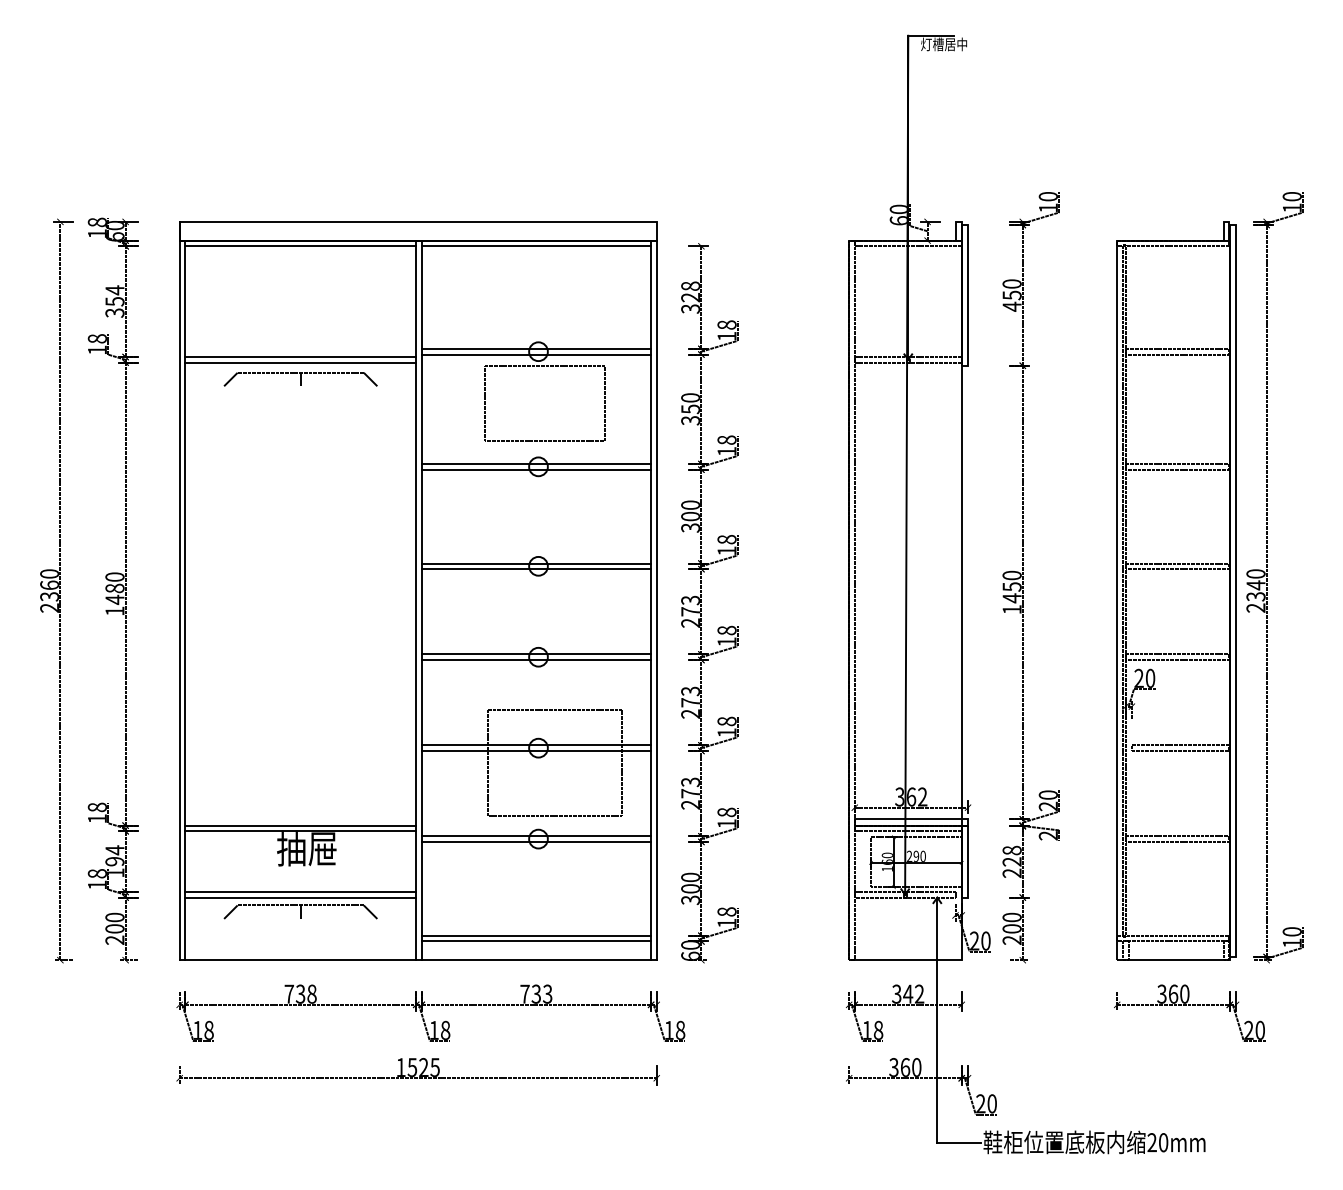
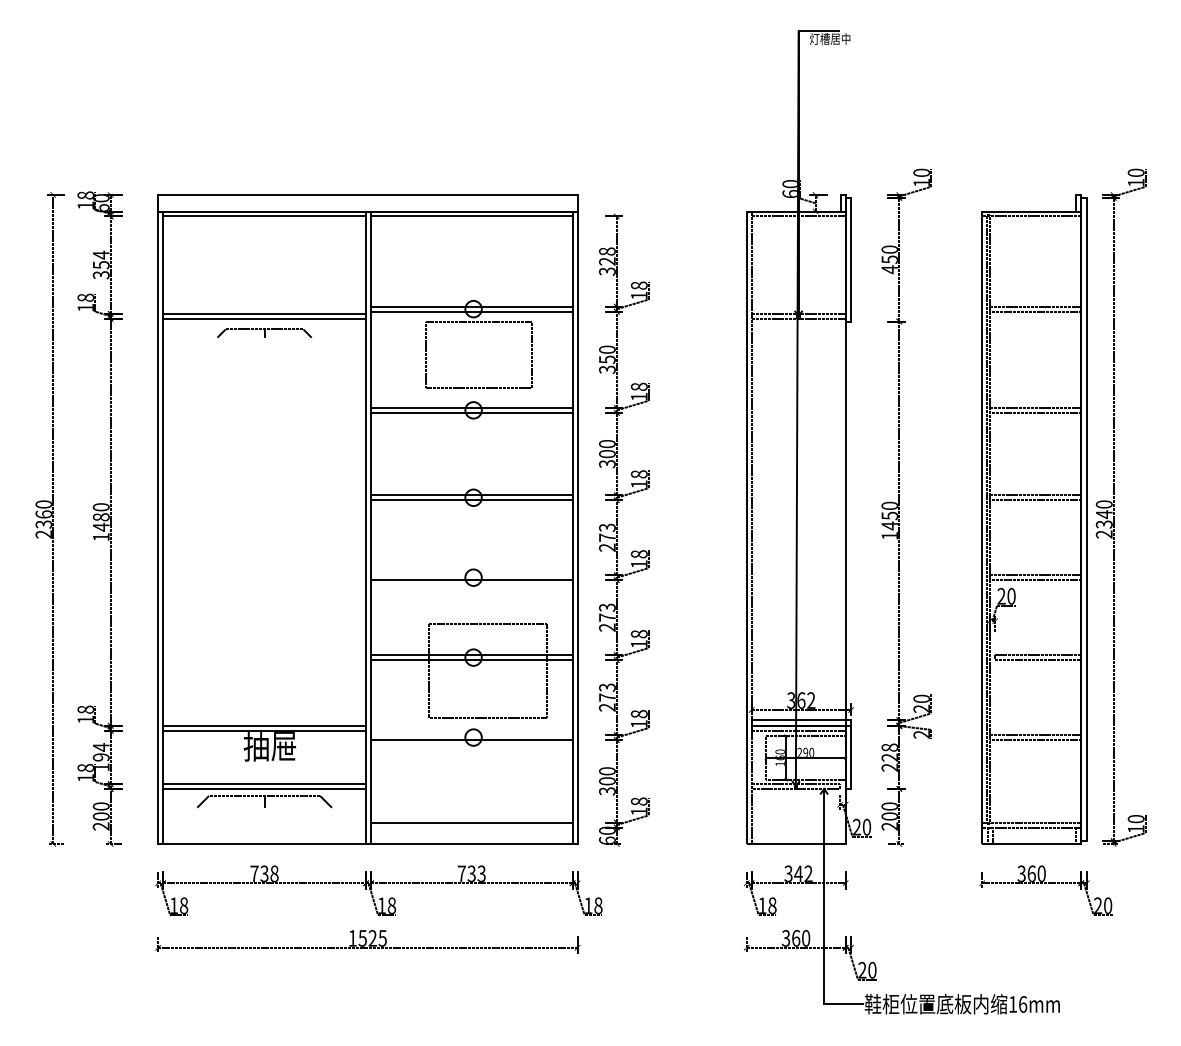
part: (300, 379) -> (264, 333), size x0.7
line: (536, 654) -> (471, 575), removed
line: (536, 836) -> (471, 735), removed
line: (536, 941) -> (471, 827), removed
text: (1158, 1142) -> (1018, 1004), 20mm -> 16mm

